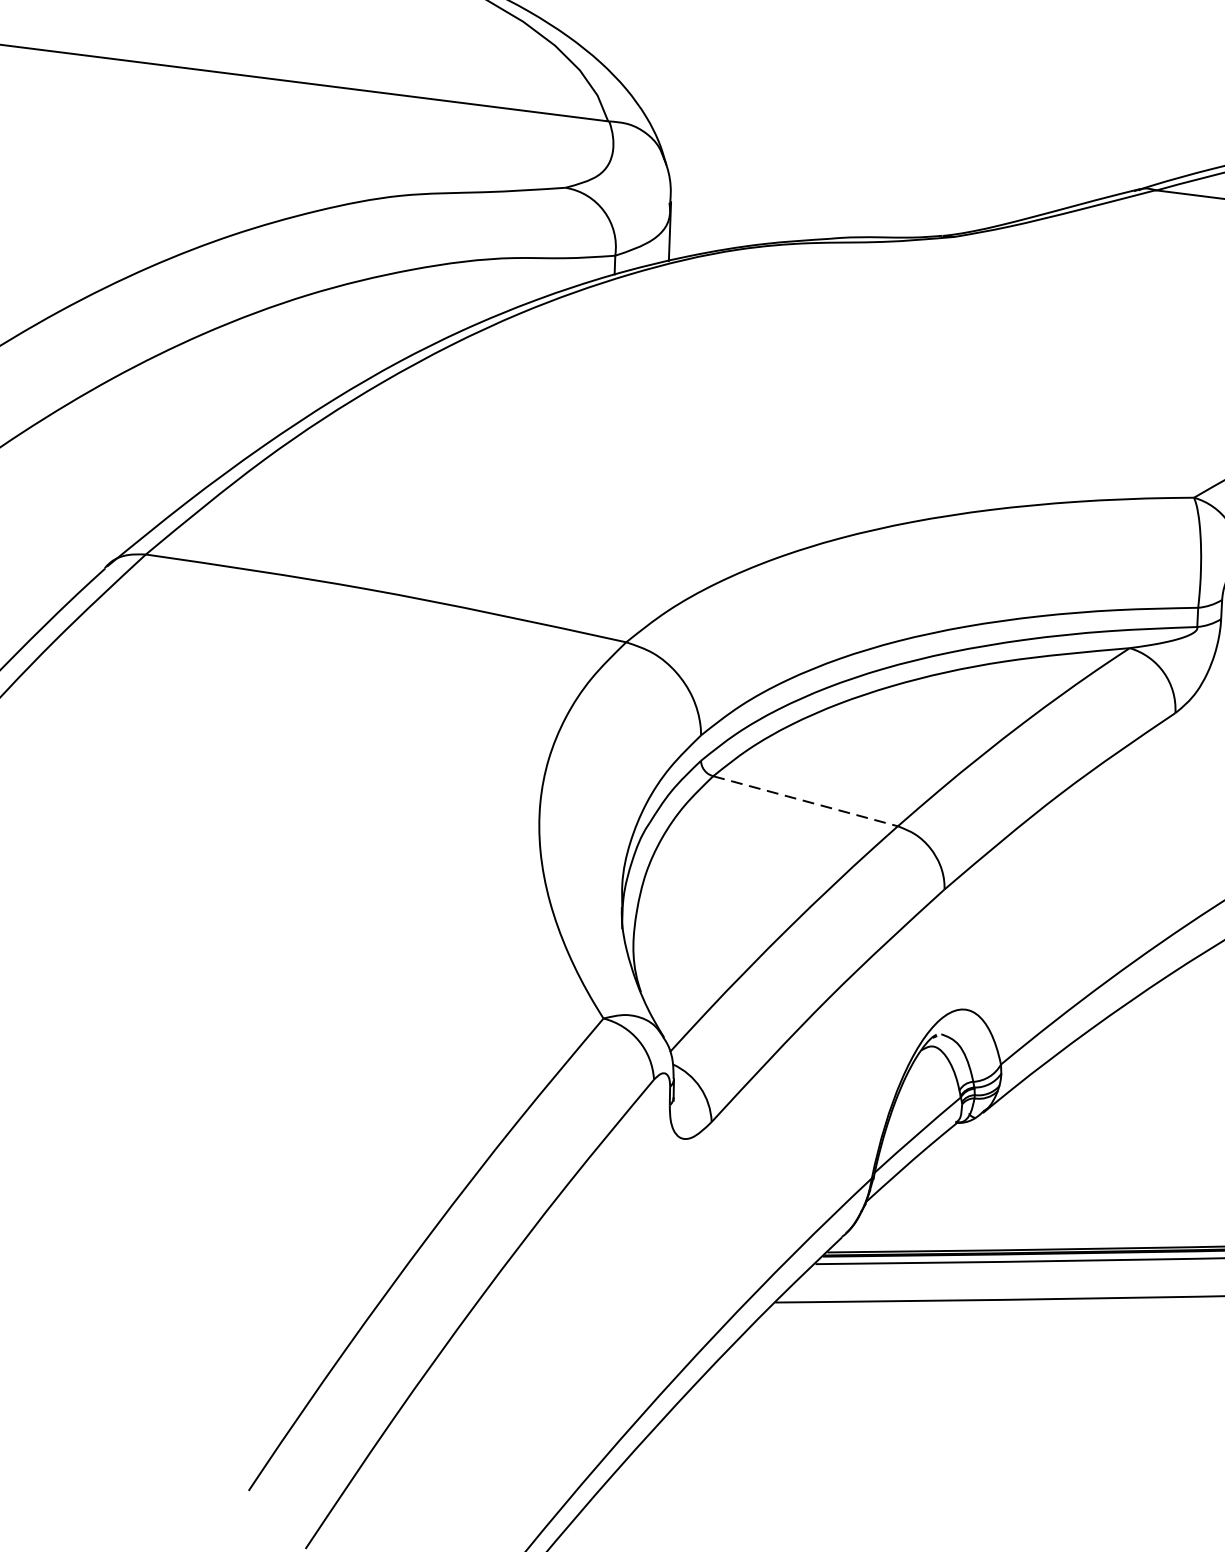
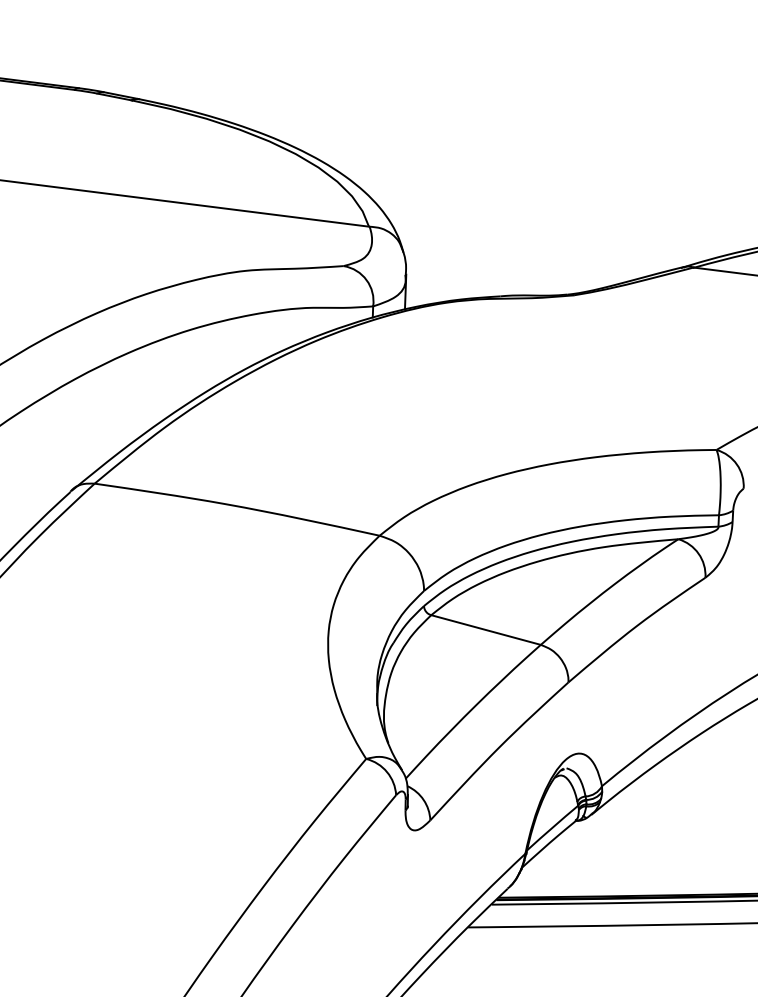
line: (806, 802) -> (486, 630), dashed -> solid

